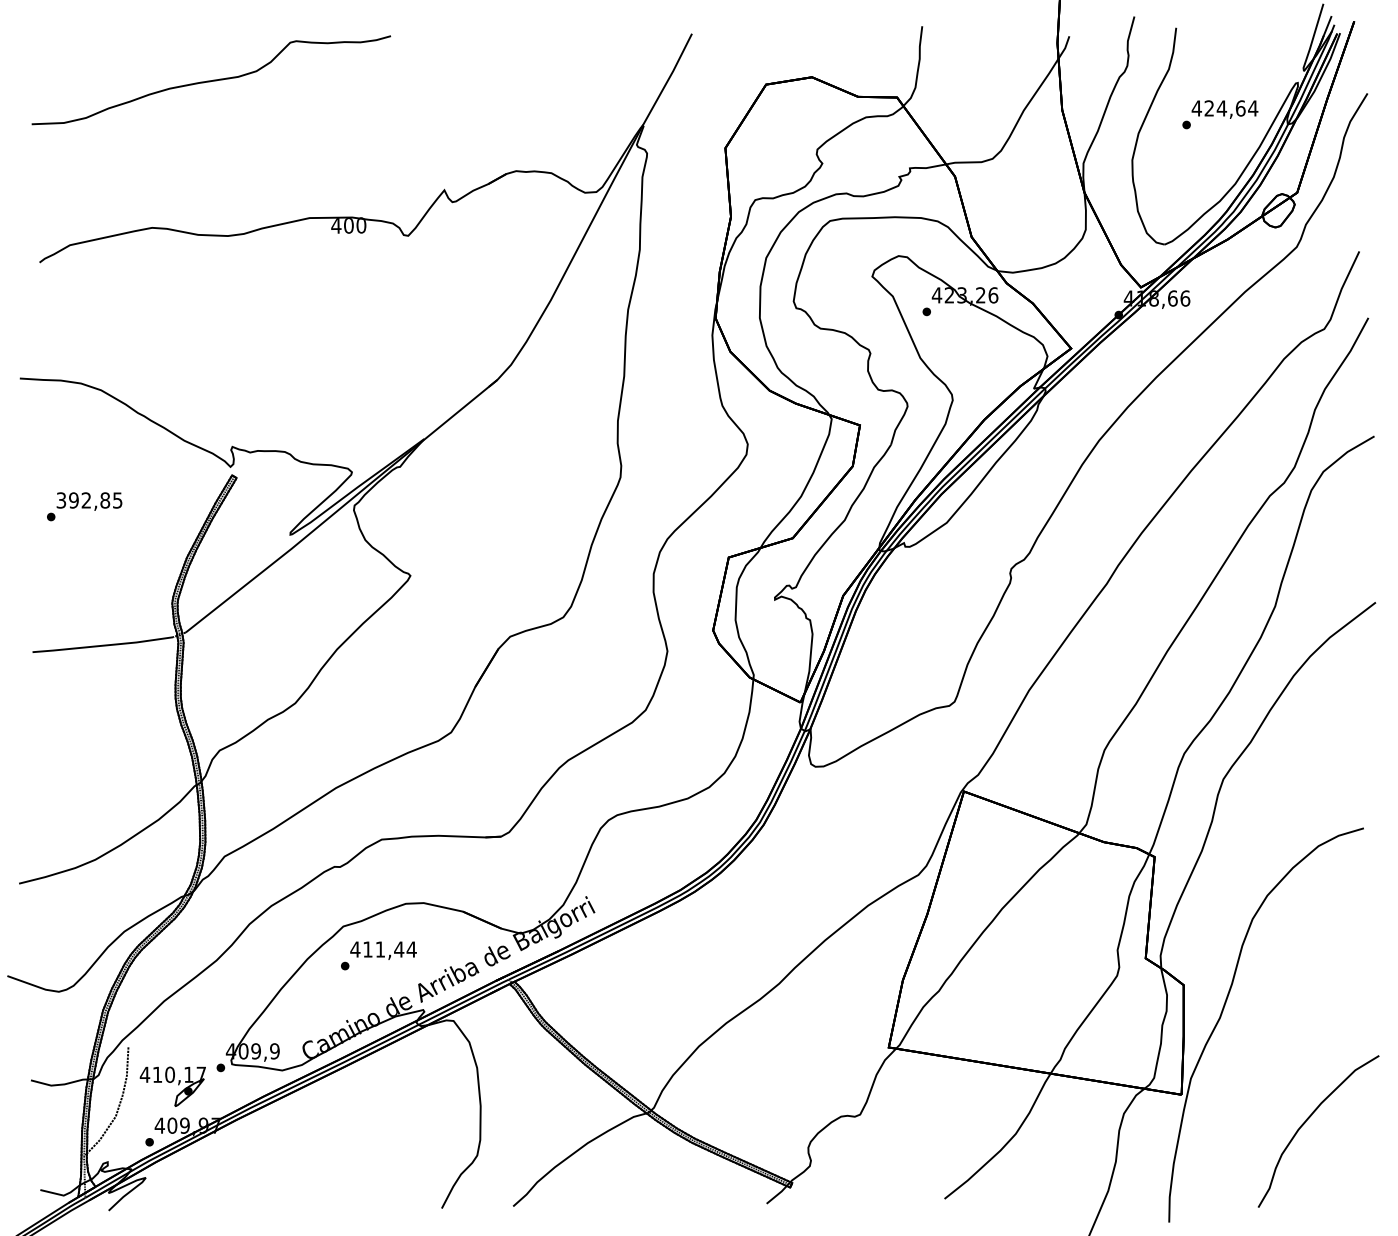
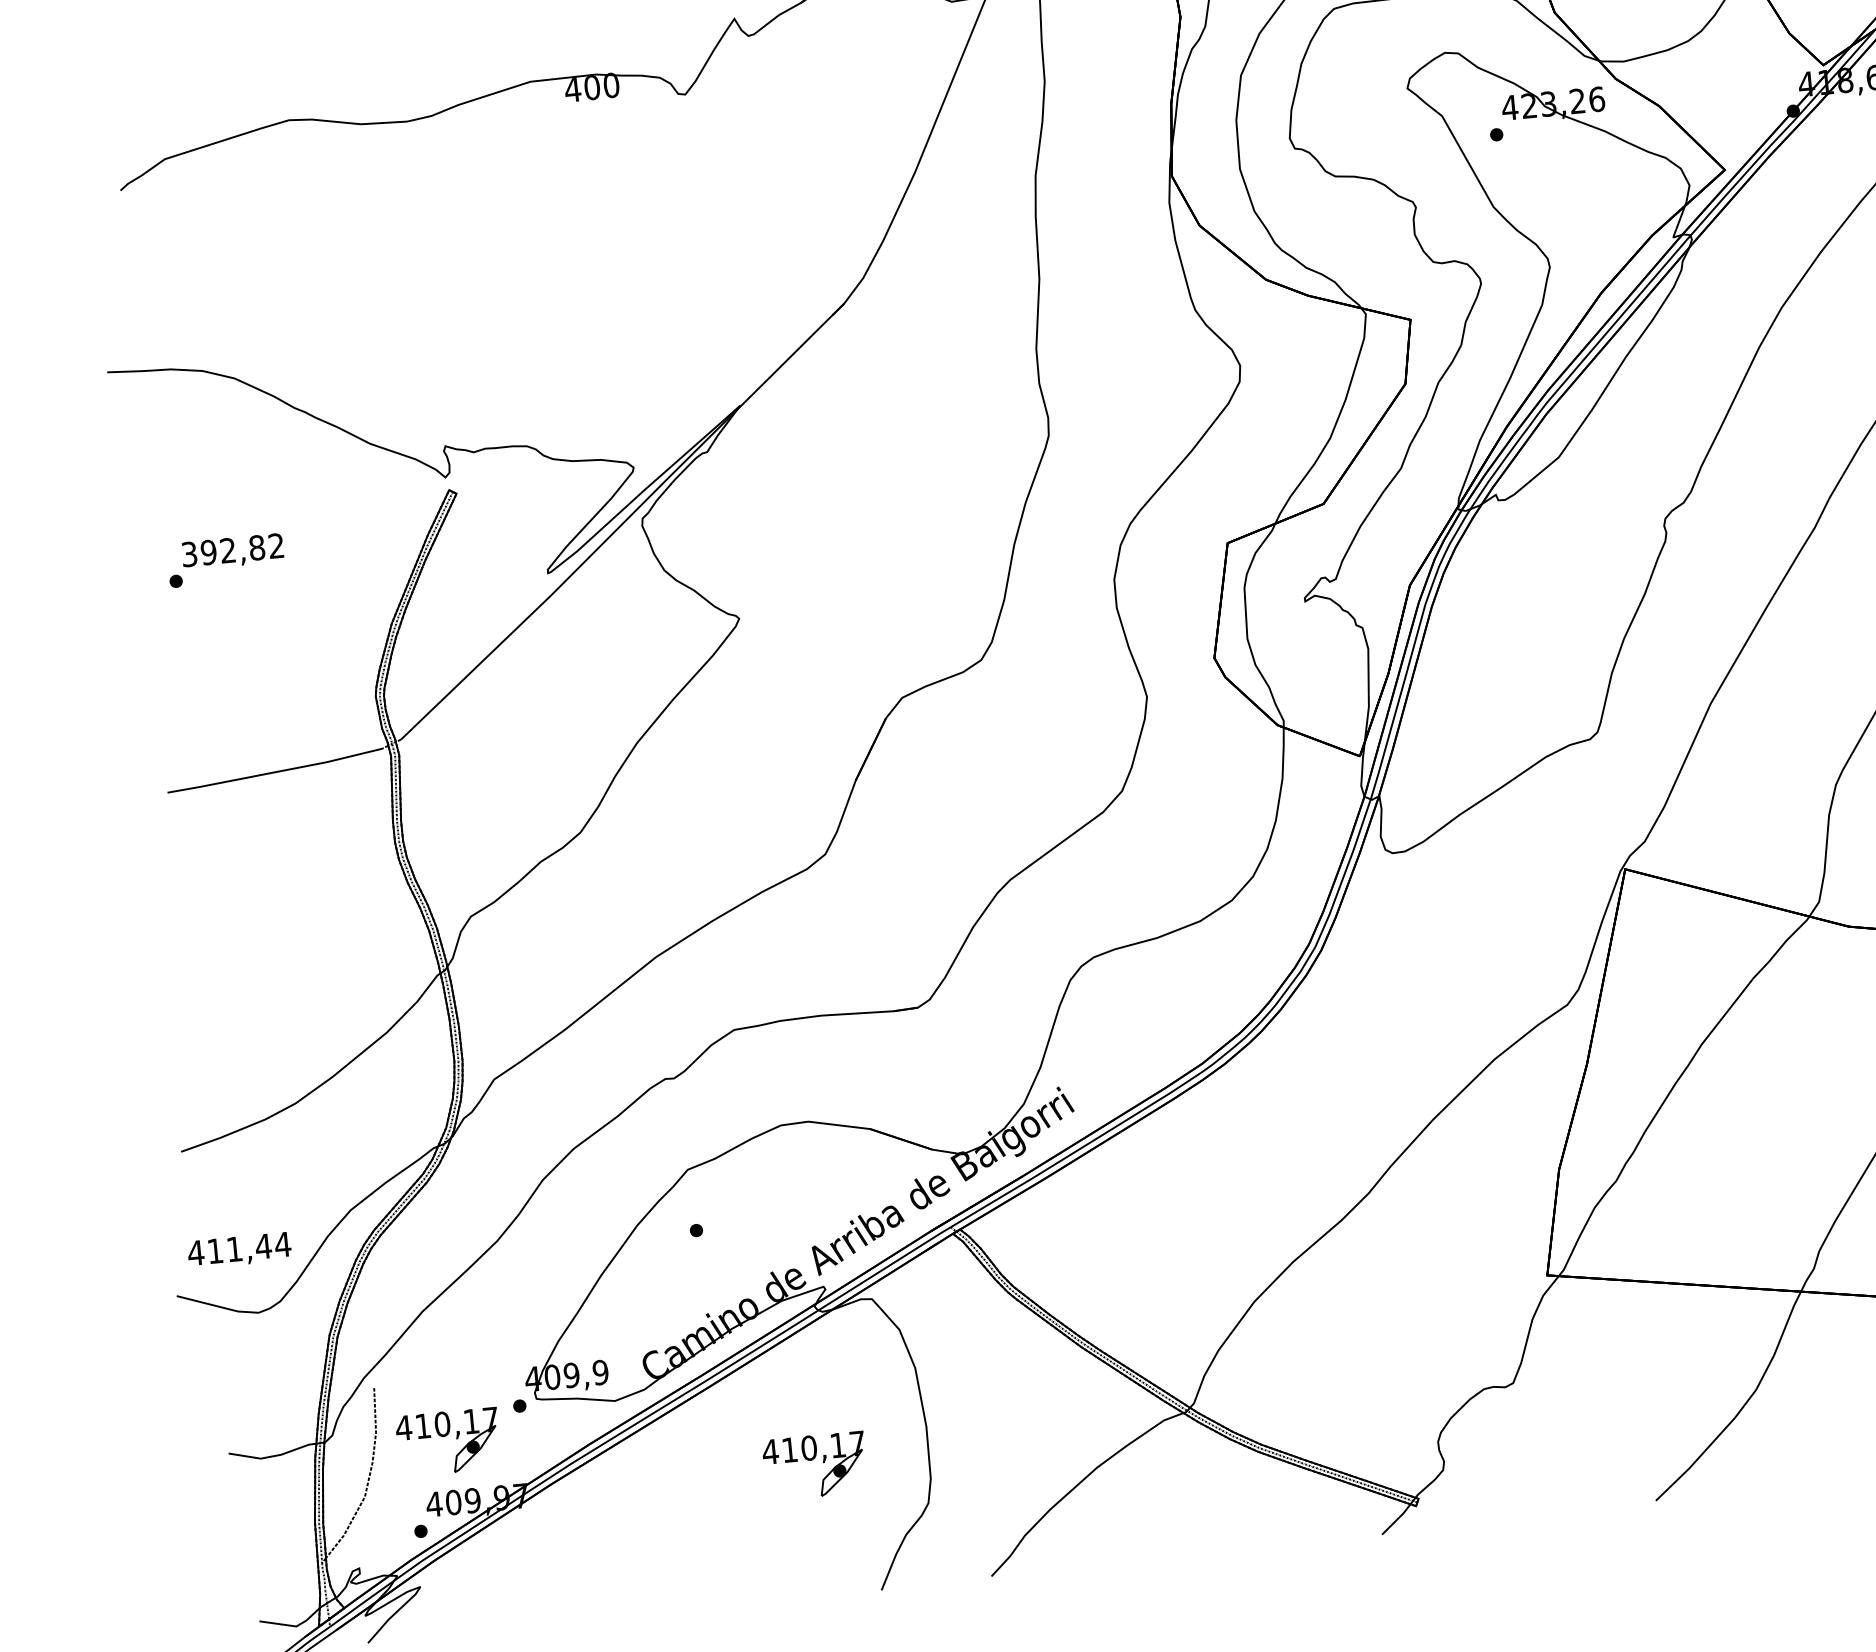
text: (117, 500) -> (276, 546), 392,85 -> 392,82
text: (383, 950) -> (239, 1250), moved
part: (406, 1124) -> (814, 1465), added

